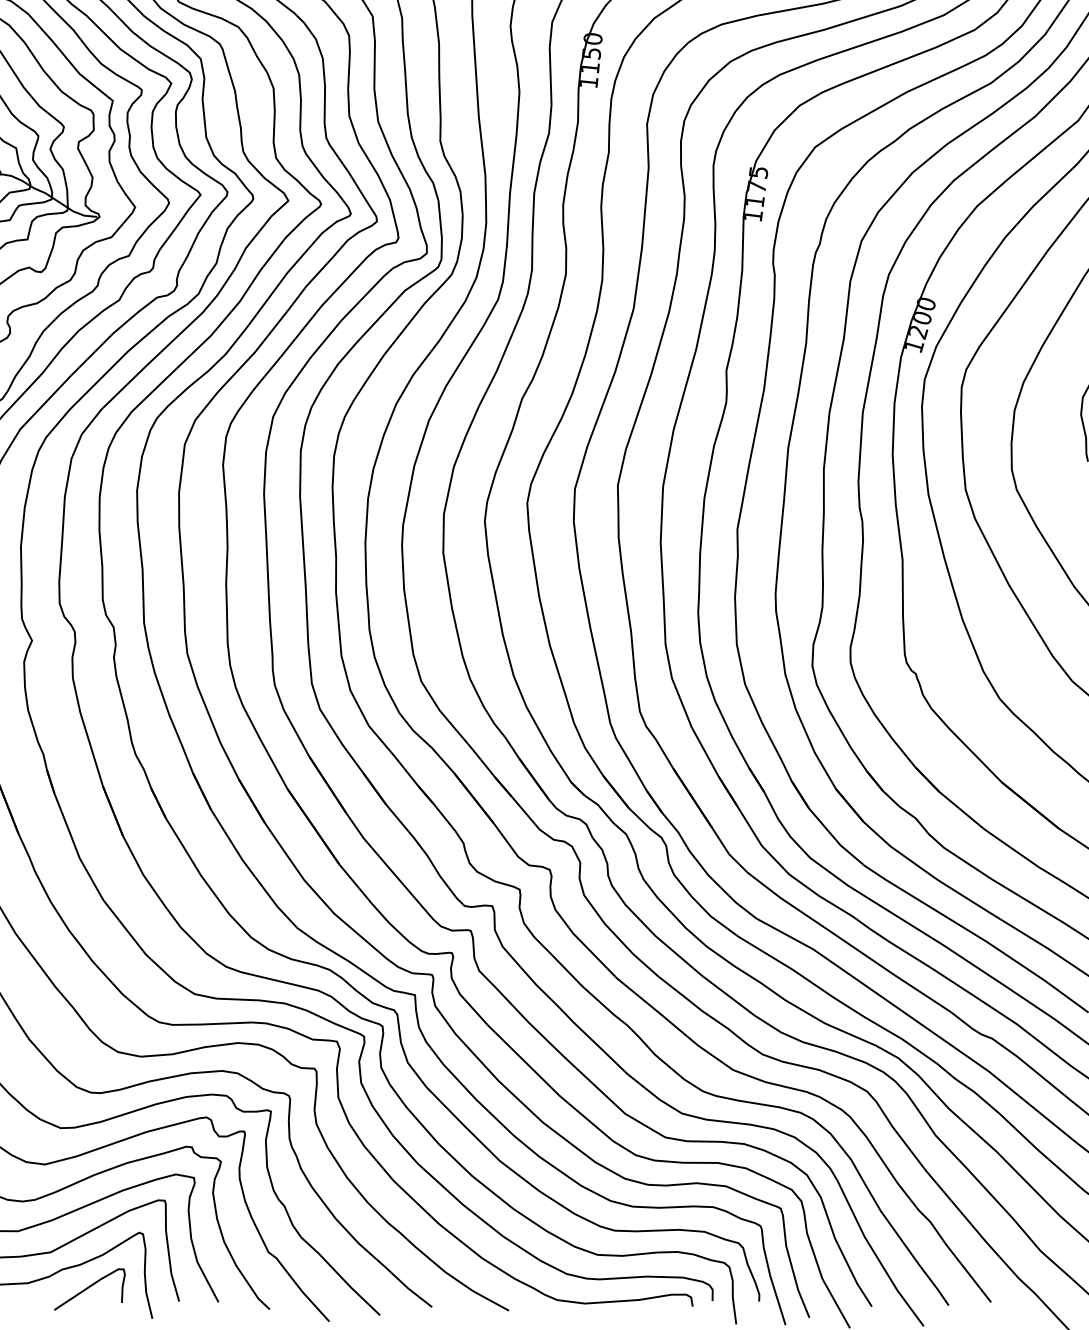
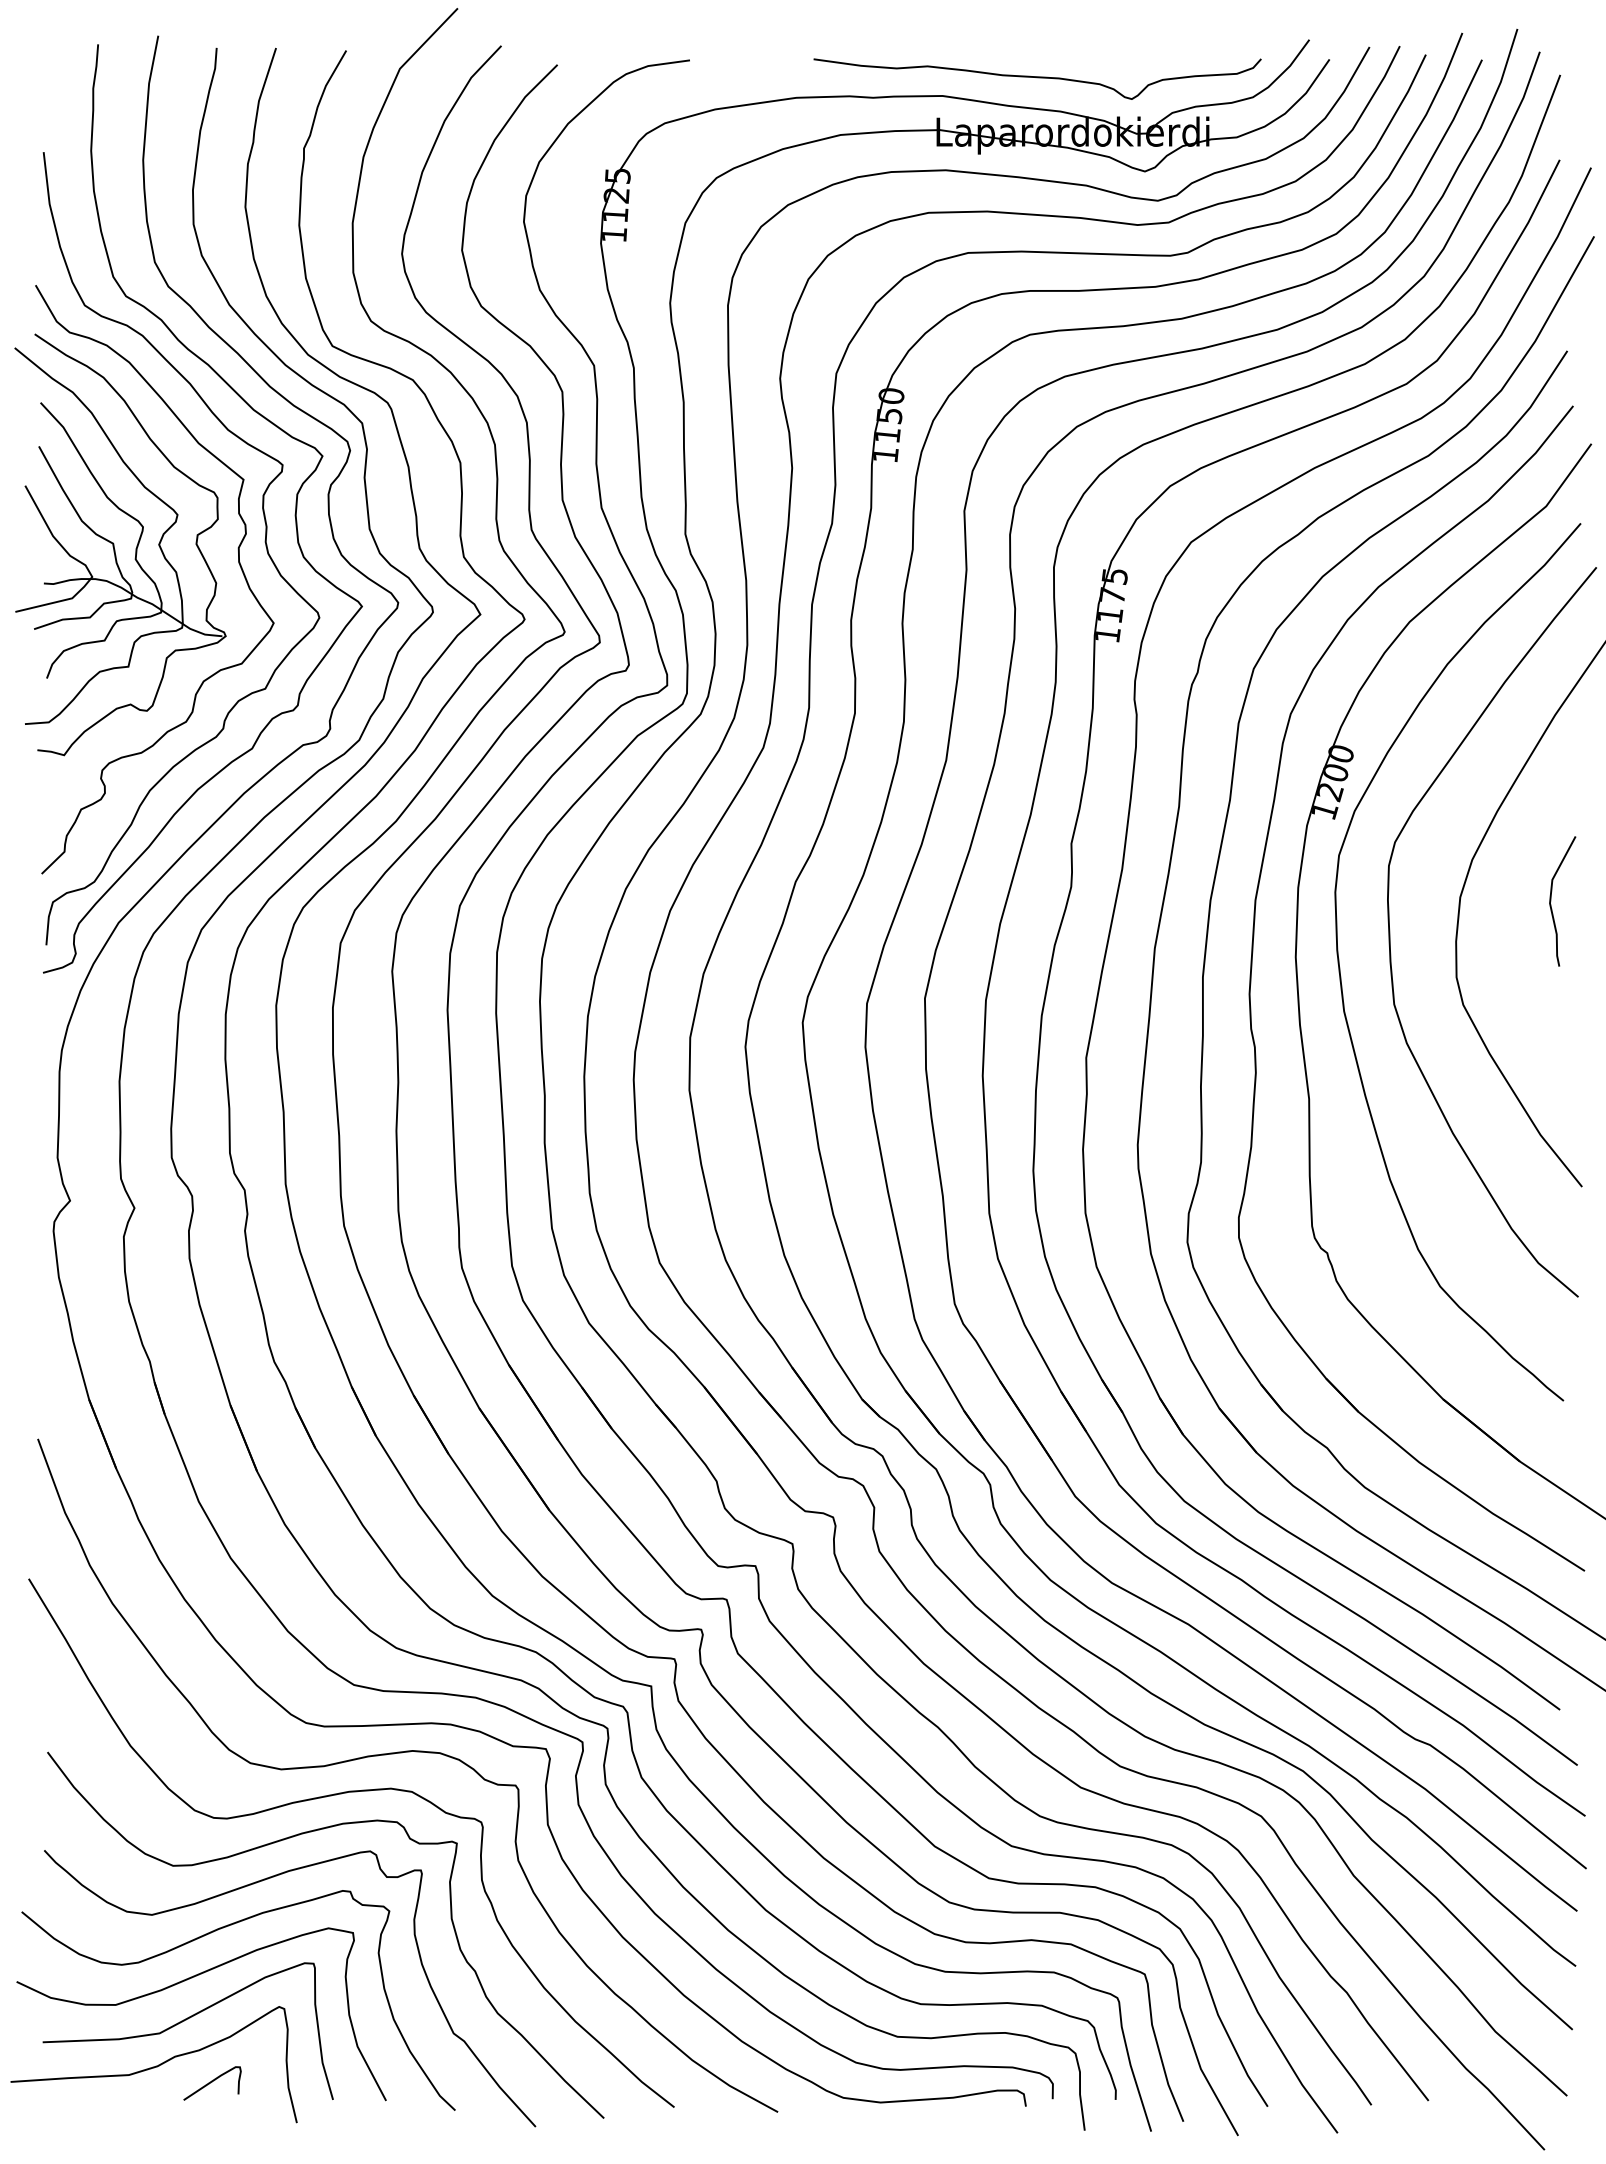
part: (89, 1289) -> (212, 2083), size x0.6

